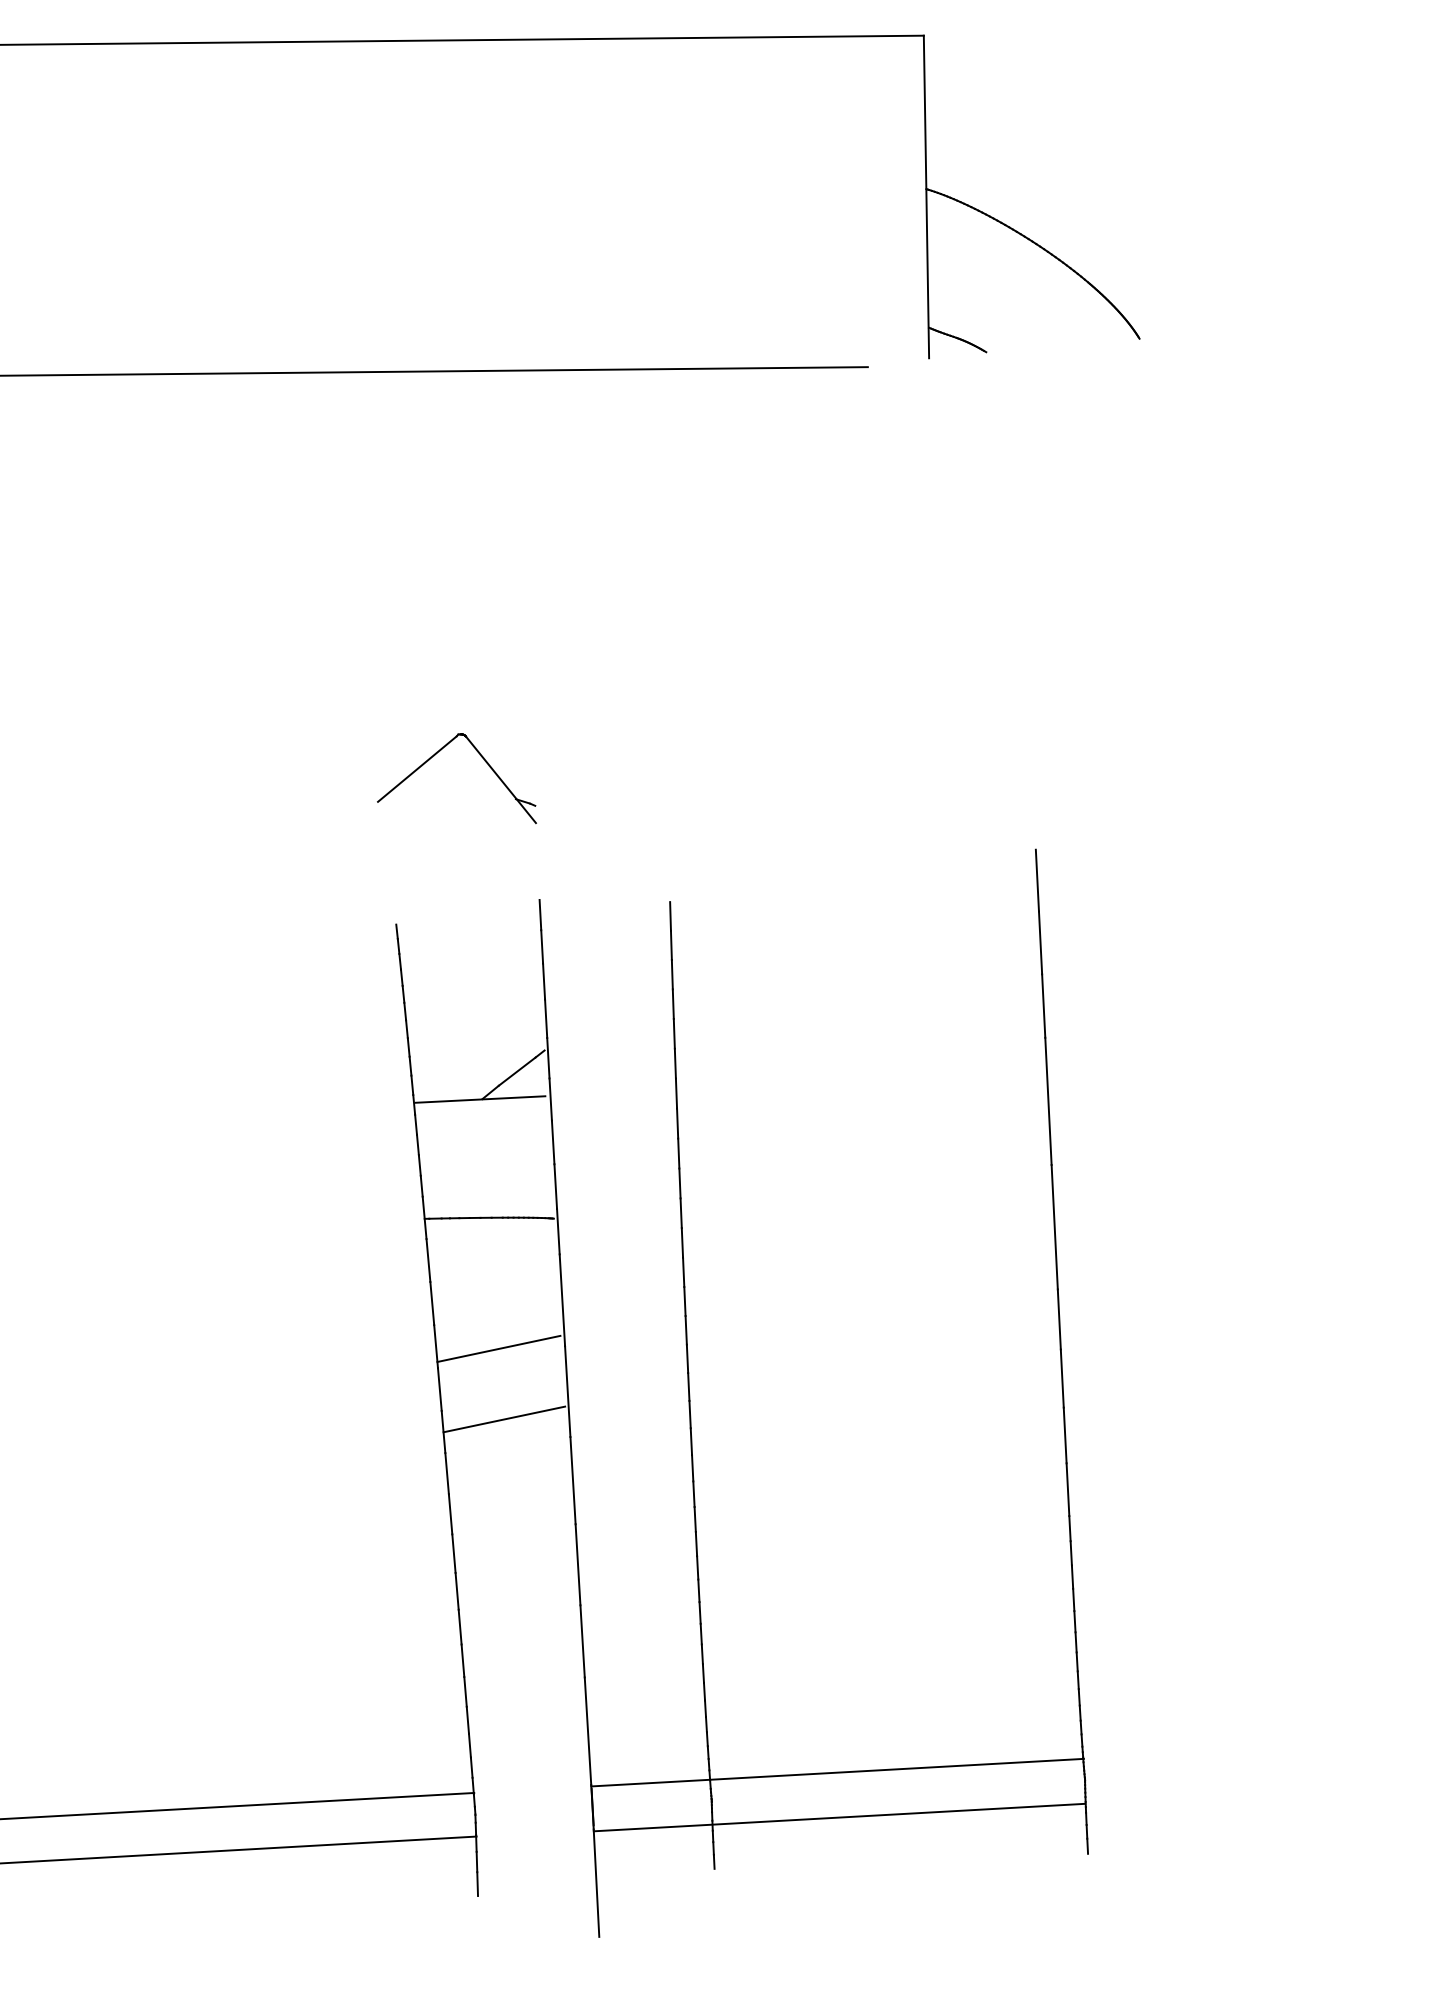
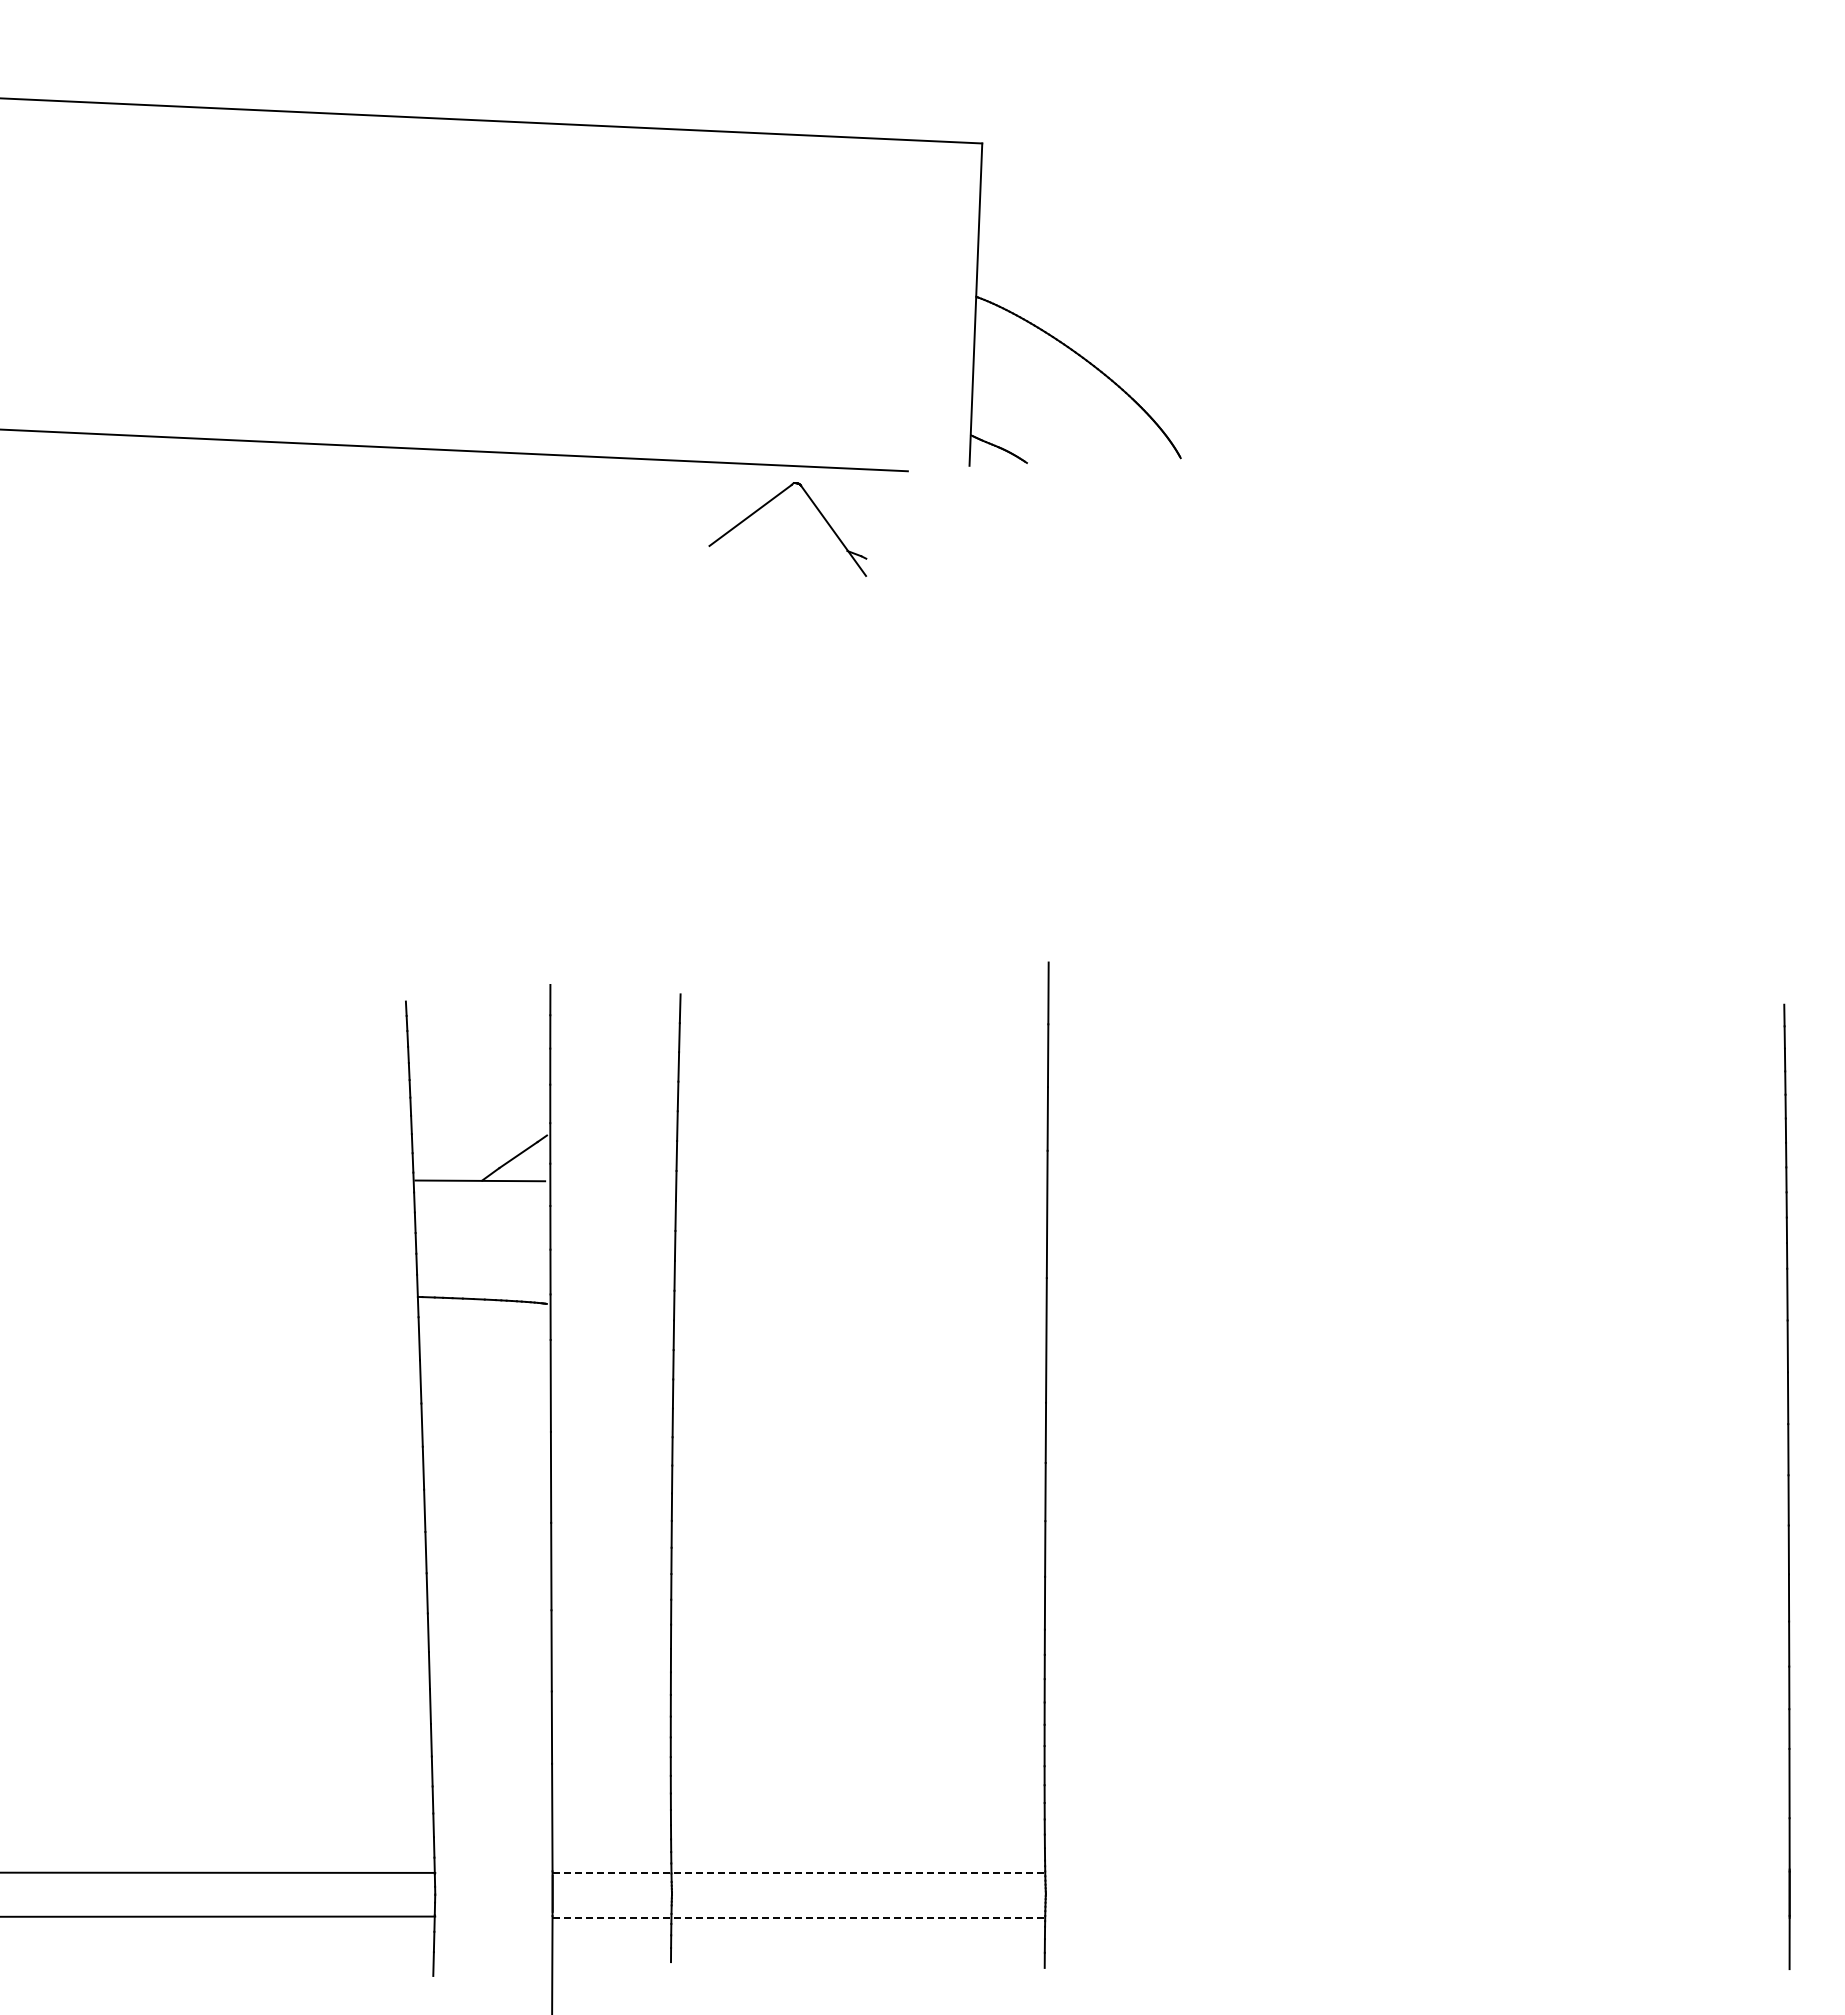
part: (433, 757) -> (767, 504), moved
line: (498, 1348) -> (484, 1430), removed
line: (503, 1419) -> (485, 1501), removed
line: (837, 1772) -> (799, 1872), solid -> dashed
line: (840, 1817) -> (799, 1917), solid -> dashed

